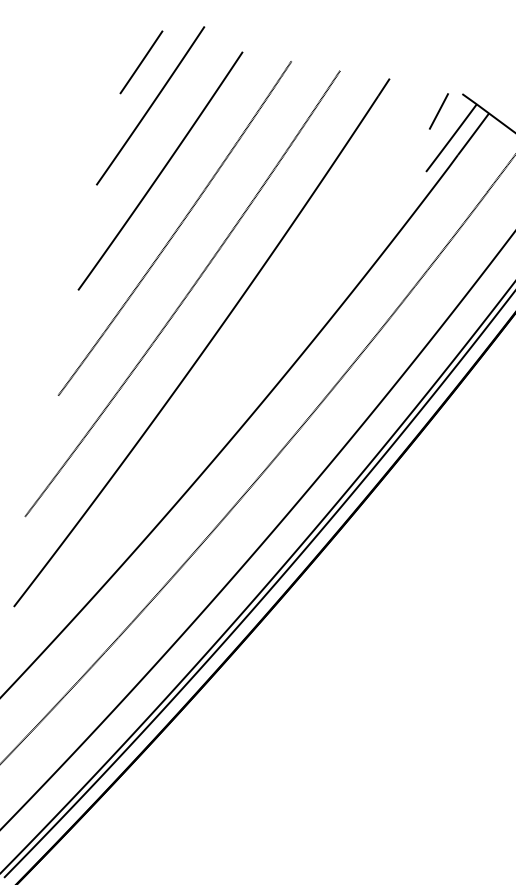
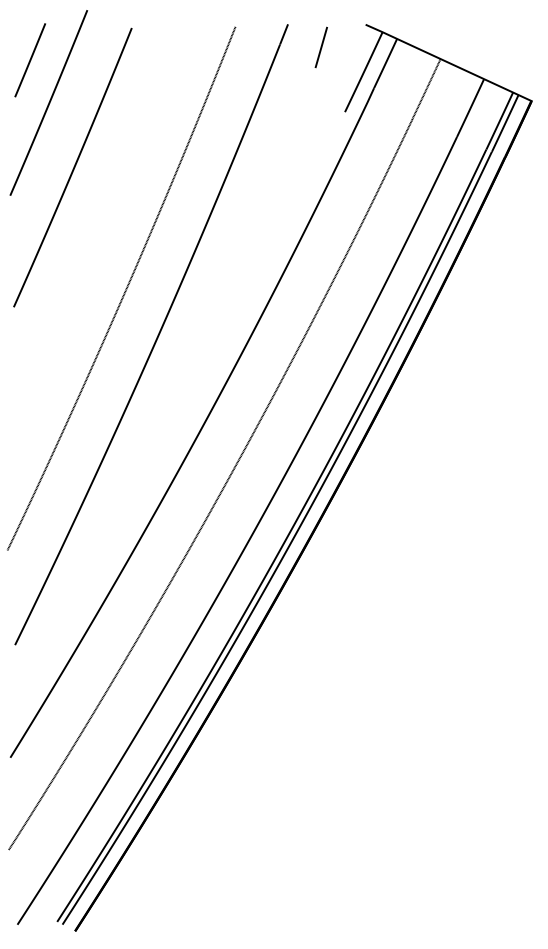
line: (438, 111) -> (320, 47), moved
curve: (176, 228) -> (101, 223), removed

